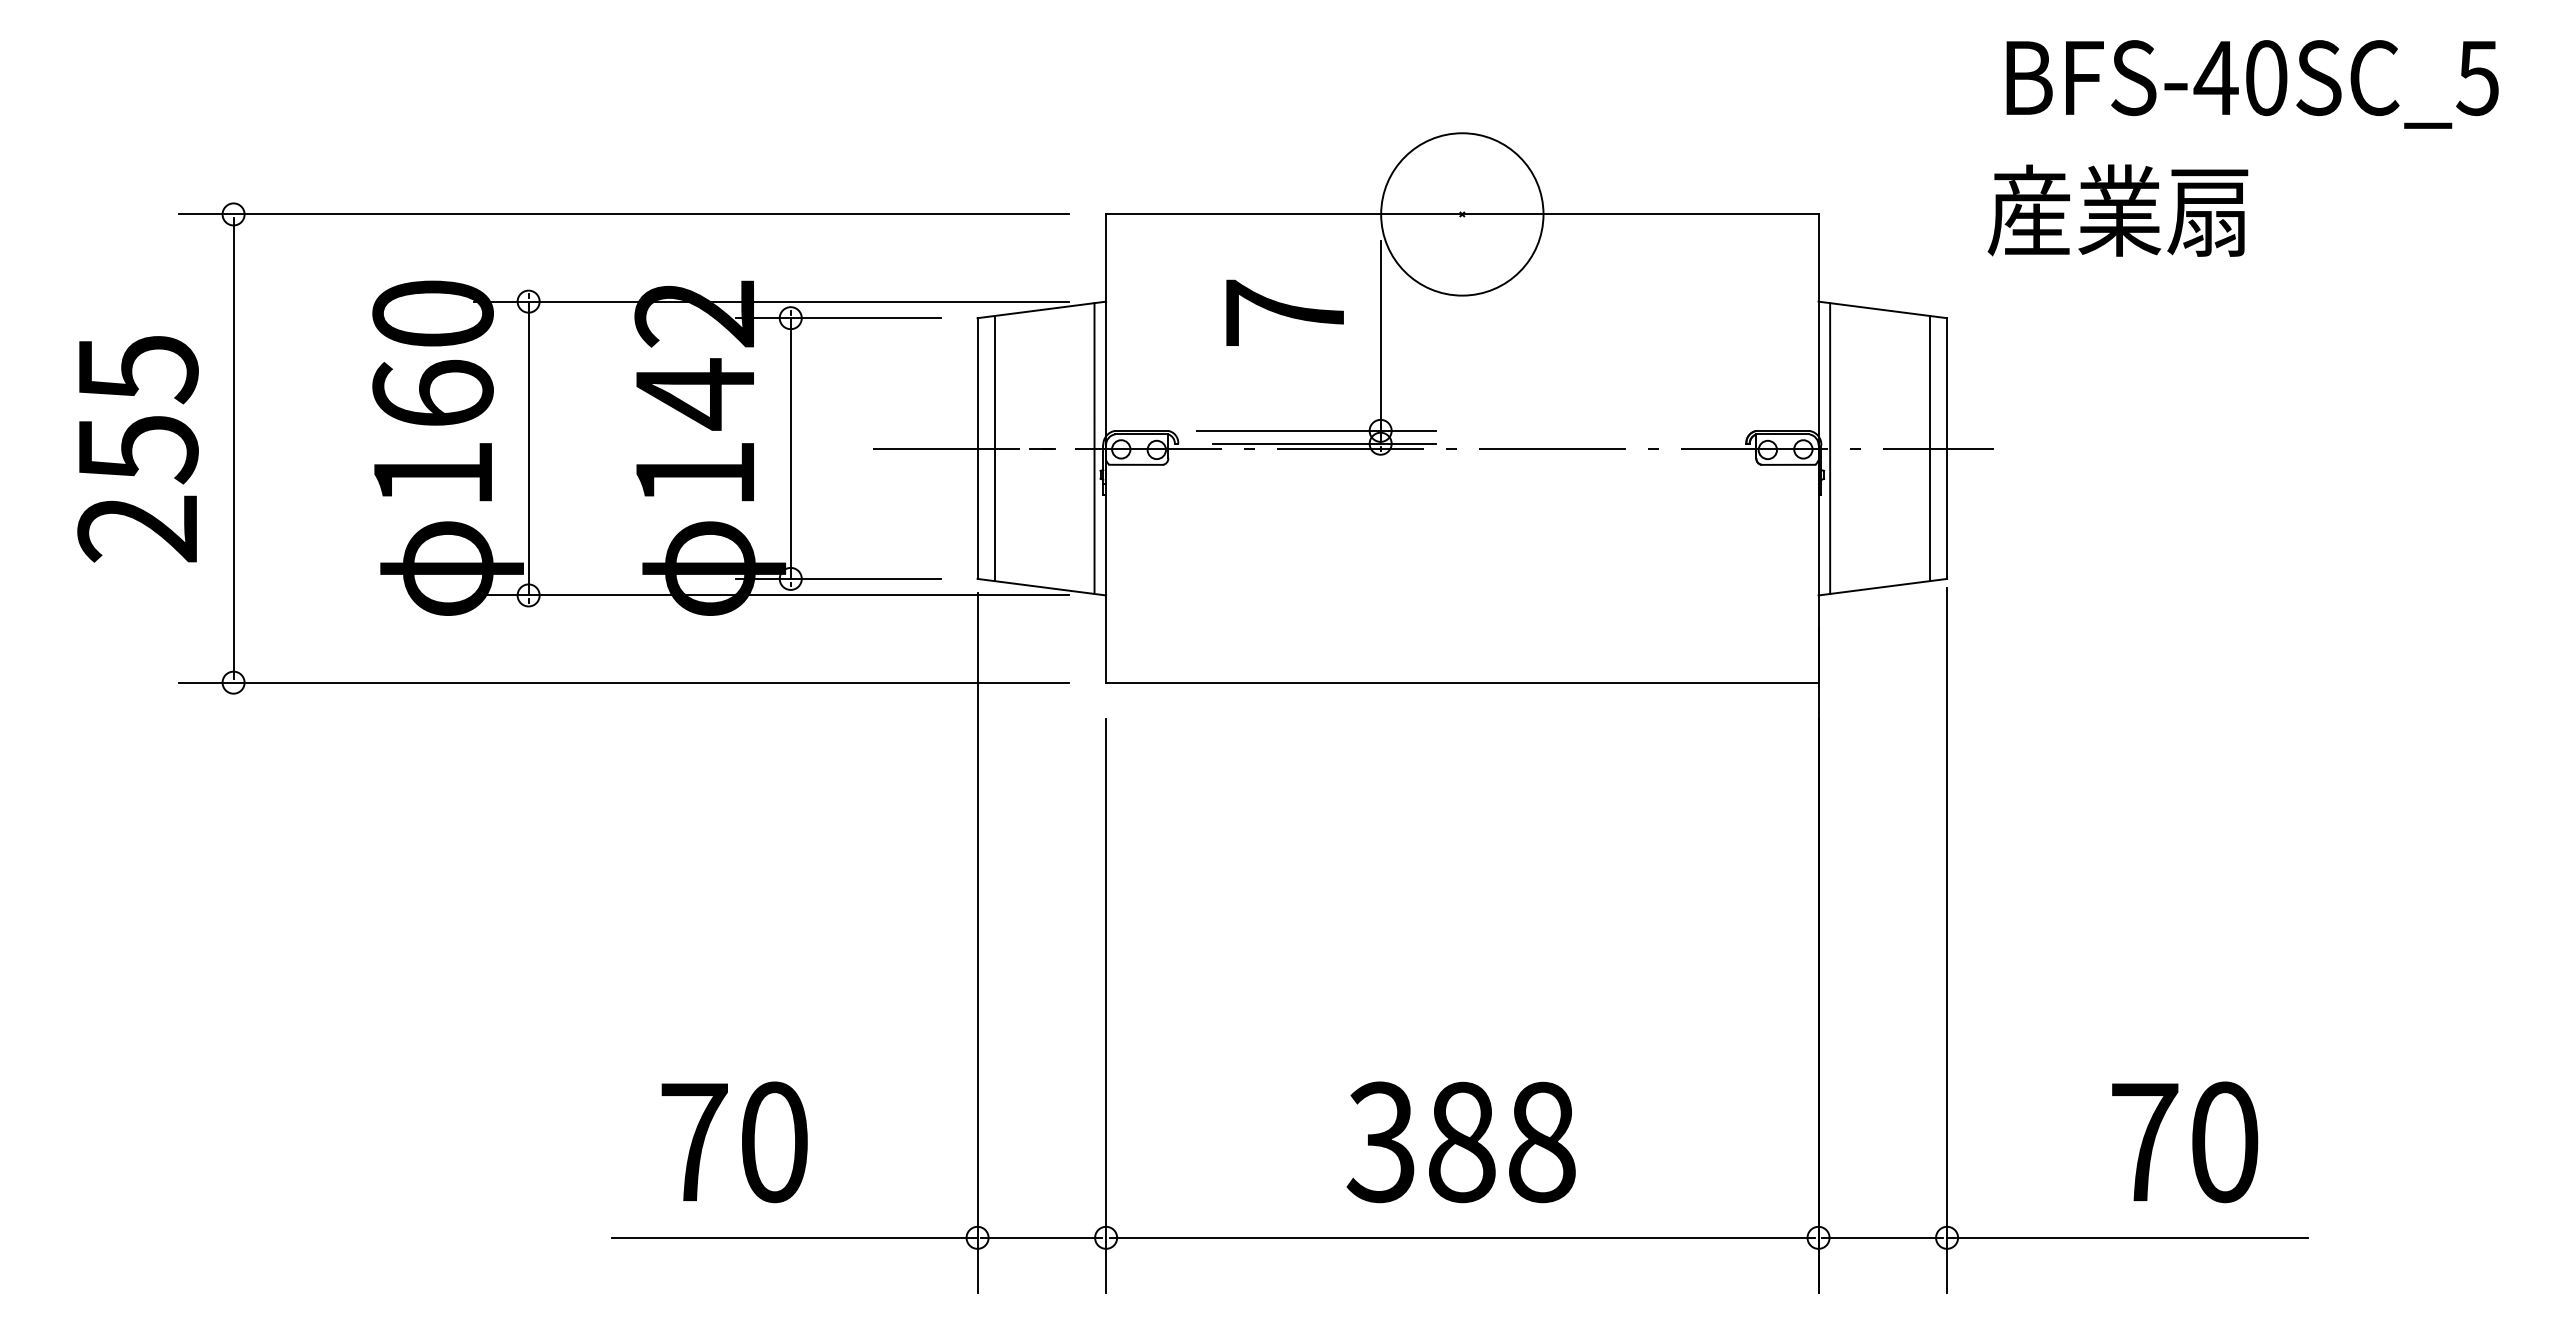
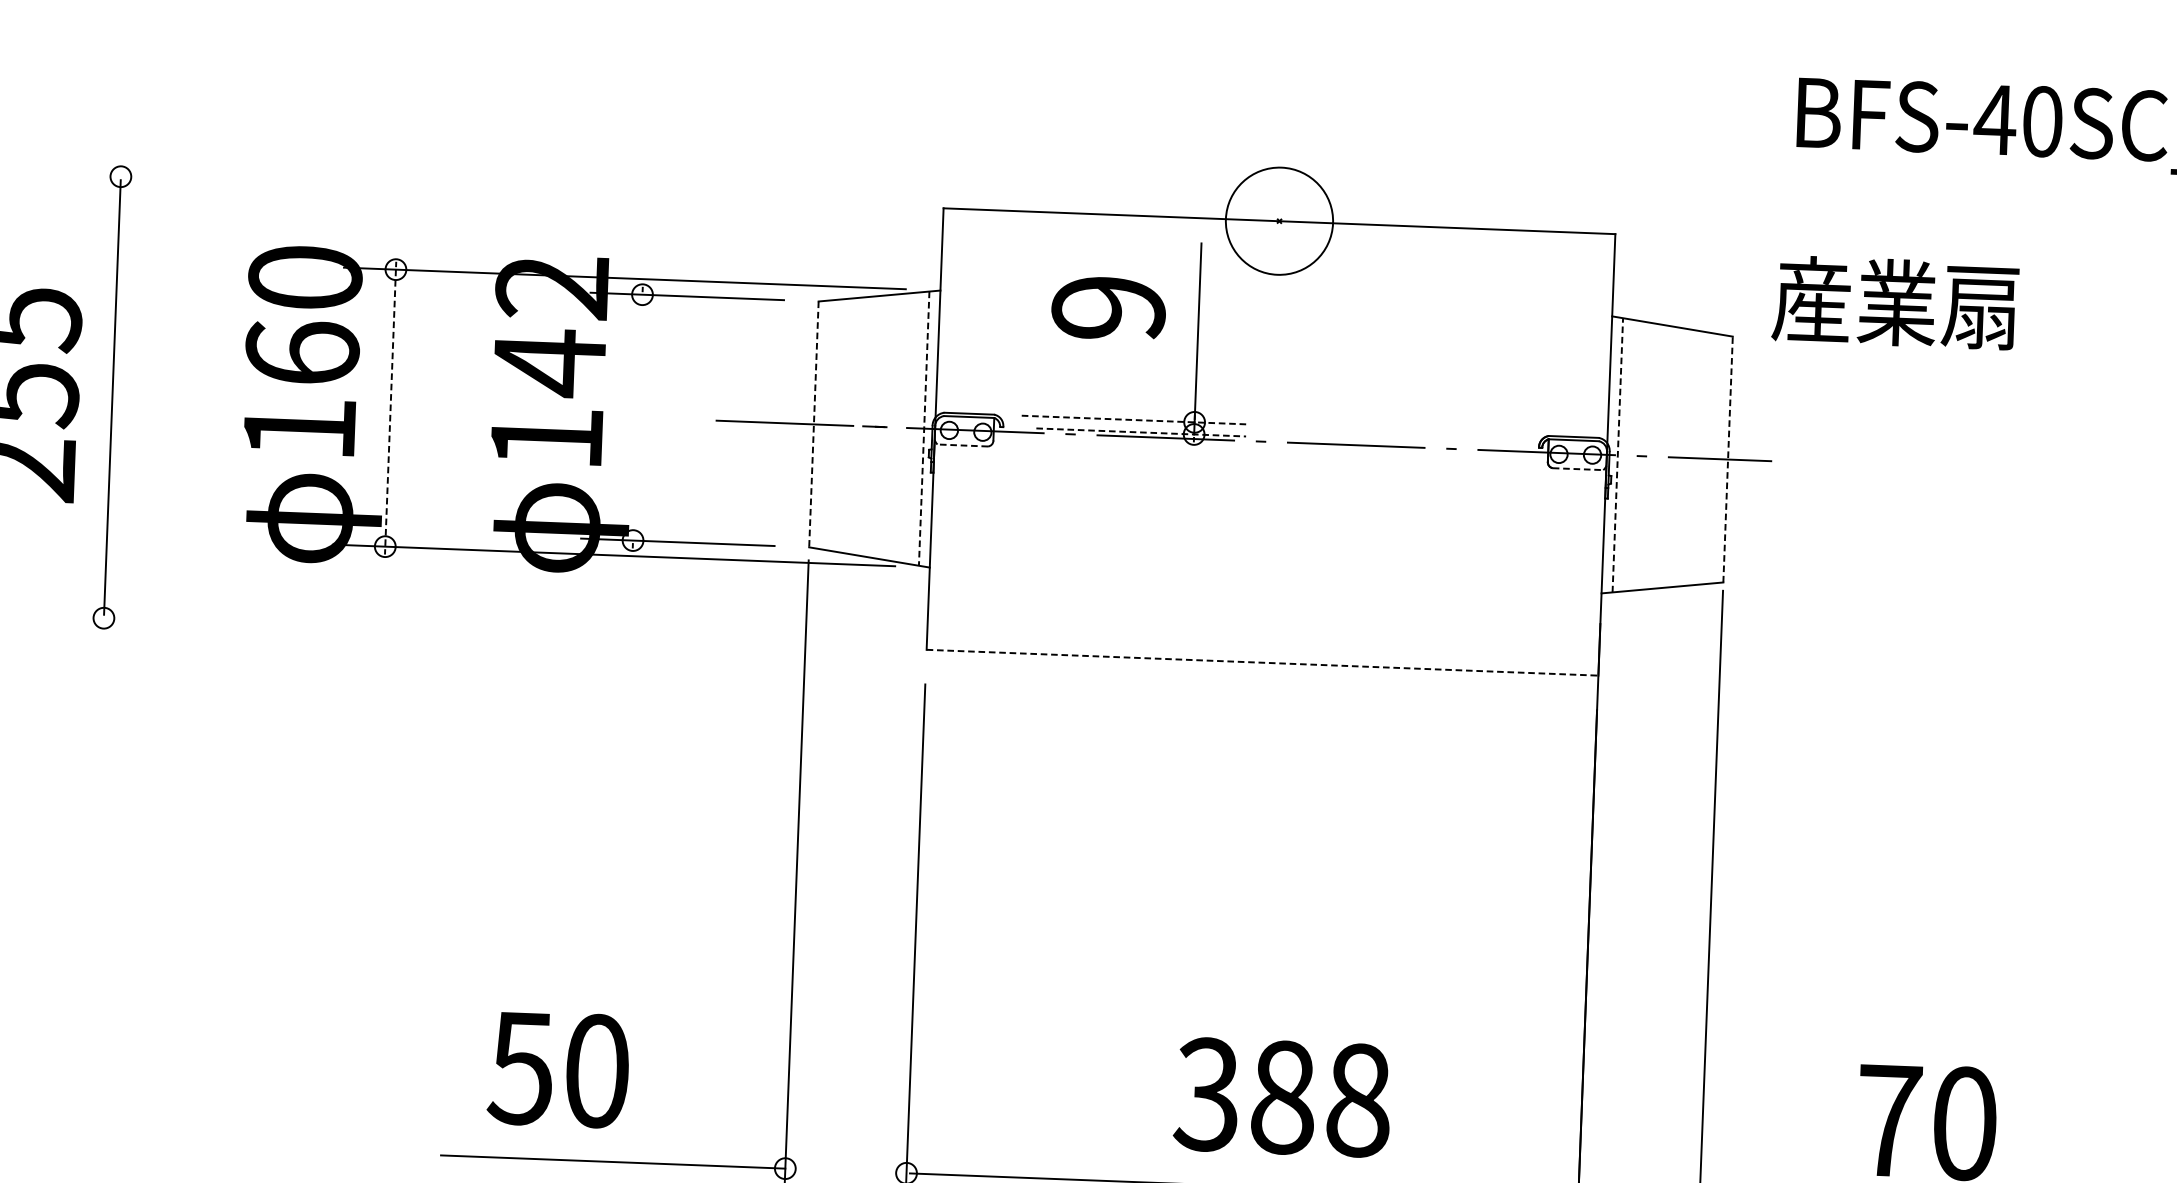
text: (2117, 210) -> (1895, 302), moved
line: (623, 214) -> (488, 190), removed
circle: (1462, 214) -> (1279, 221), size x0.7
text: (1284, 312) -> (1108, 307), 7 -> 9
line: (1317, 430) -> (1135, 419), solid -> dashed
line: (1325, 443) -> (1142, 432), solid -> dashed
line: (528, 448) -> (390, 408), solid -> dashed
line: (790, 448) -> (637, 417), removed
line: (995, 448) -> (830, 425), removed
line: (1830, 448) -> (1618, 455), solid -> dashed
line: (1929, 448) -> (1711, 458), removed
line: (1947, 448) -> (1728, 459), solid -> dashed
line: (977, 449) -> (813, 425), solid -> dashed
line: (1094, 449) -> (924, 429), solid -> dashed
line: (1136, 464) -> (963, 445), solid -> dashed
line: (1788, 464) -> (1577, 468), solid -> dashed
line: (623, 682) -> (471, 632), removed
line: (1462, 682) -> (1262, 662), solid -> dashed
text: (1460, 1142) -> (1281, 1097), moved
text: (692, 1143) -> (519, 1069), 70 -> 50
line: (1041, 1237) -> (845, 1170), removed

